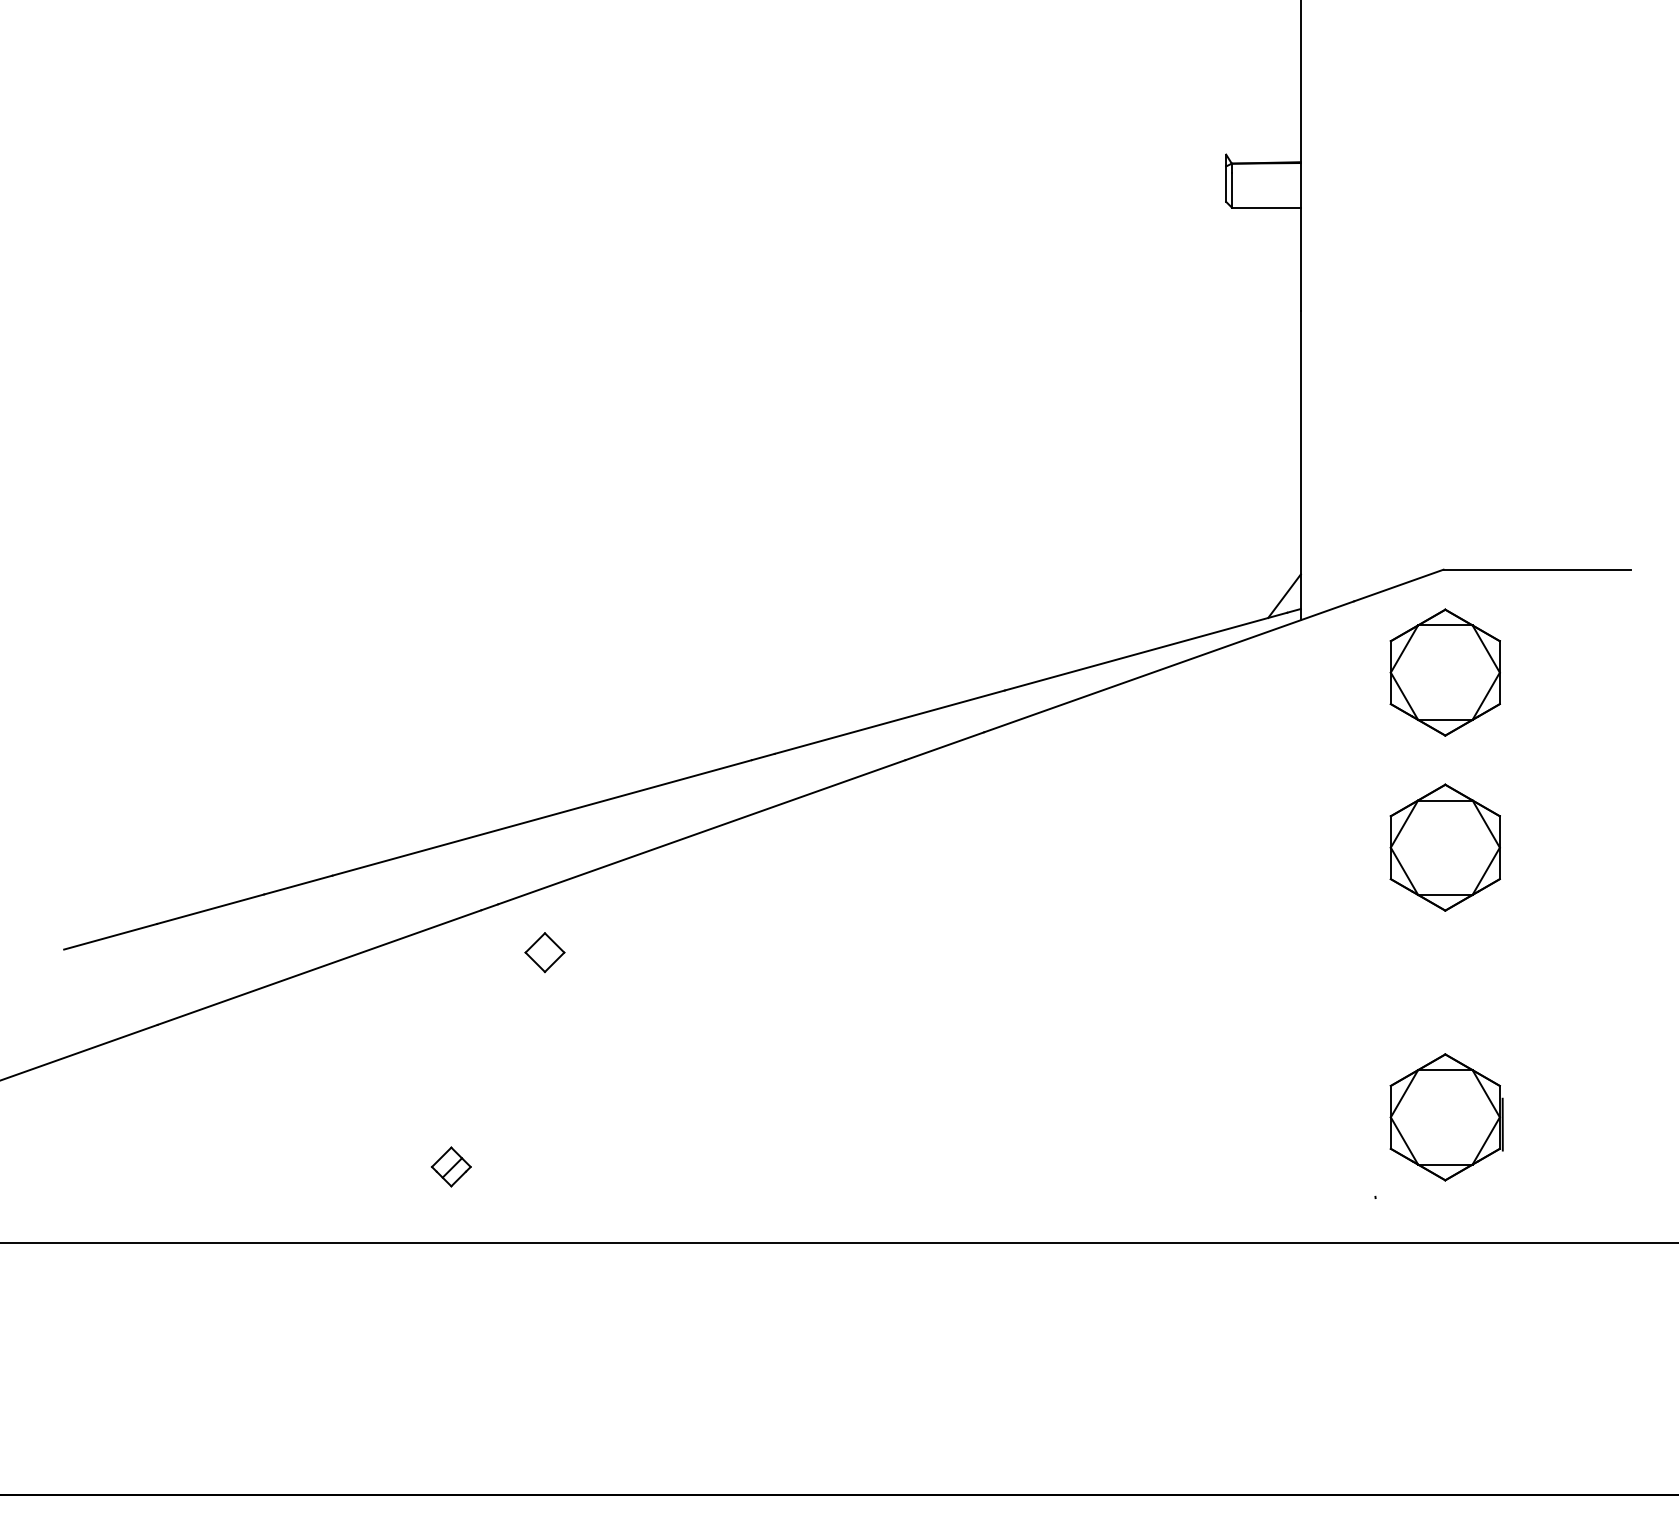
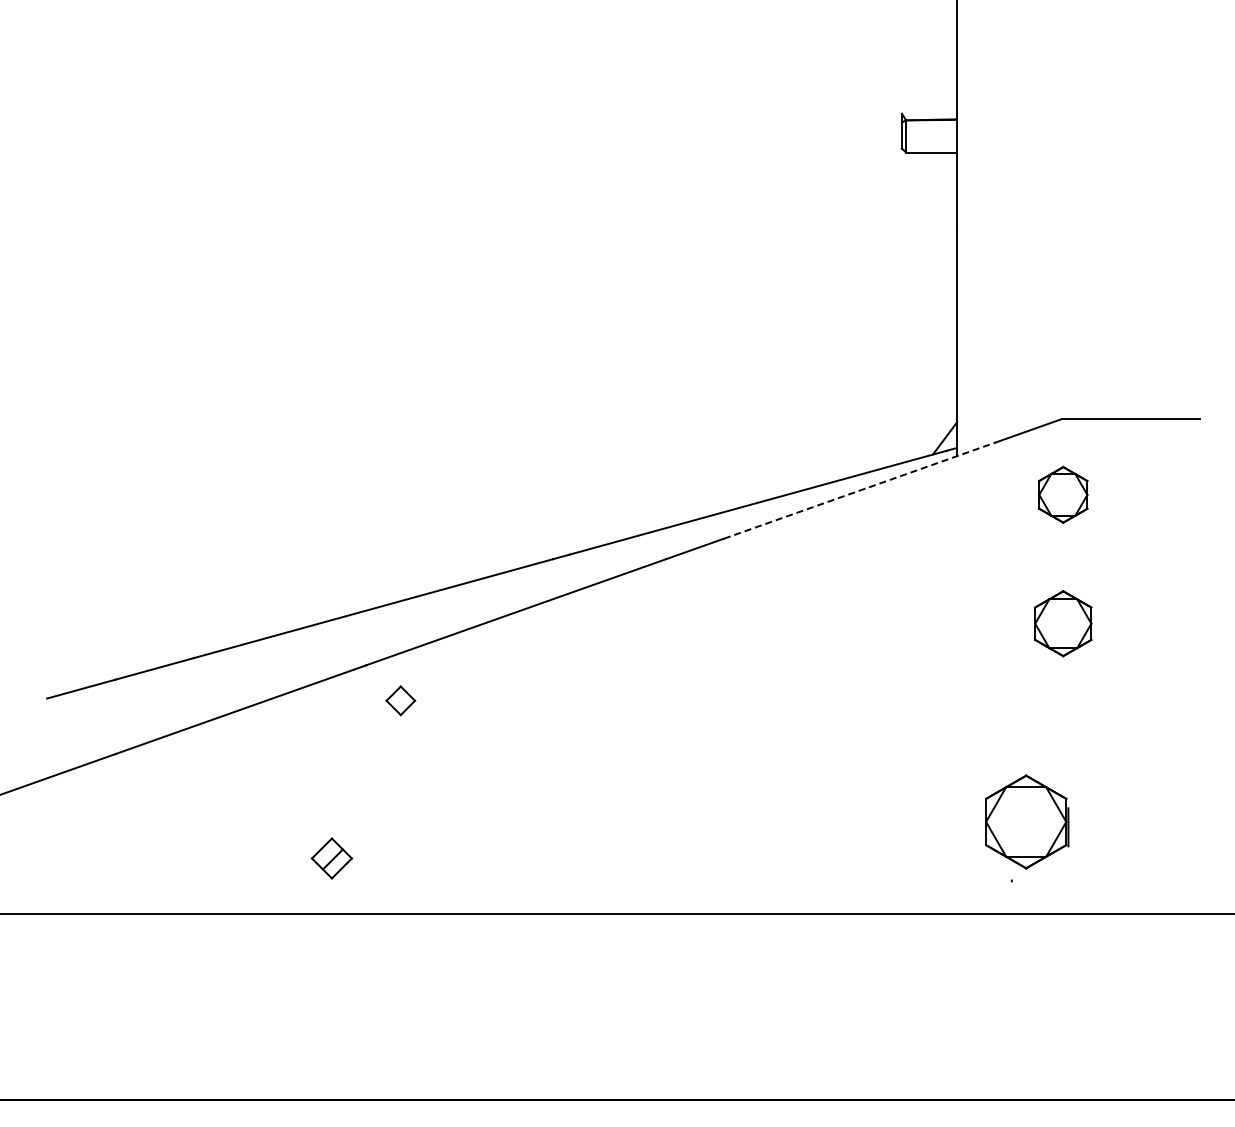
line: (1169, 666) -> (860, 490), solid -> dashed
part: (1445, 672) -> (1063, 494), size x0.6
part: (1445, 847) -> (1063, 623), size x0.7
part: (1447, 1116) -> (1027, 821), moved
part: (450, 1166) -> (331, 858), size x1.4

